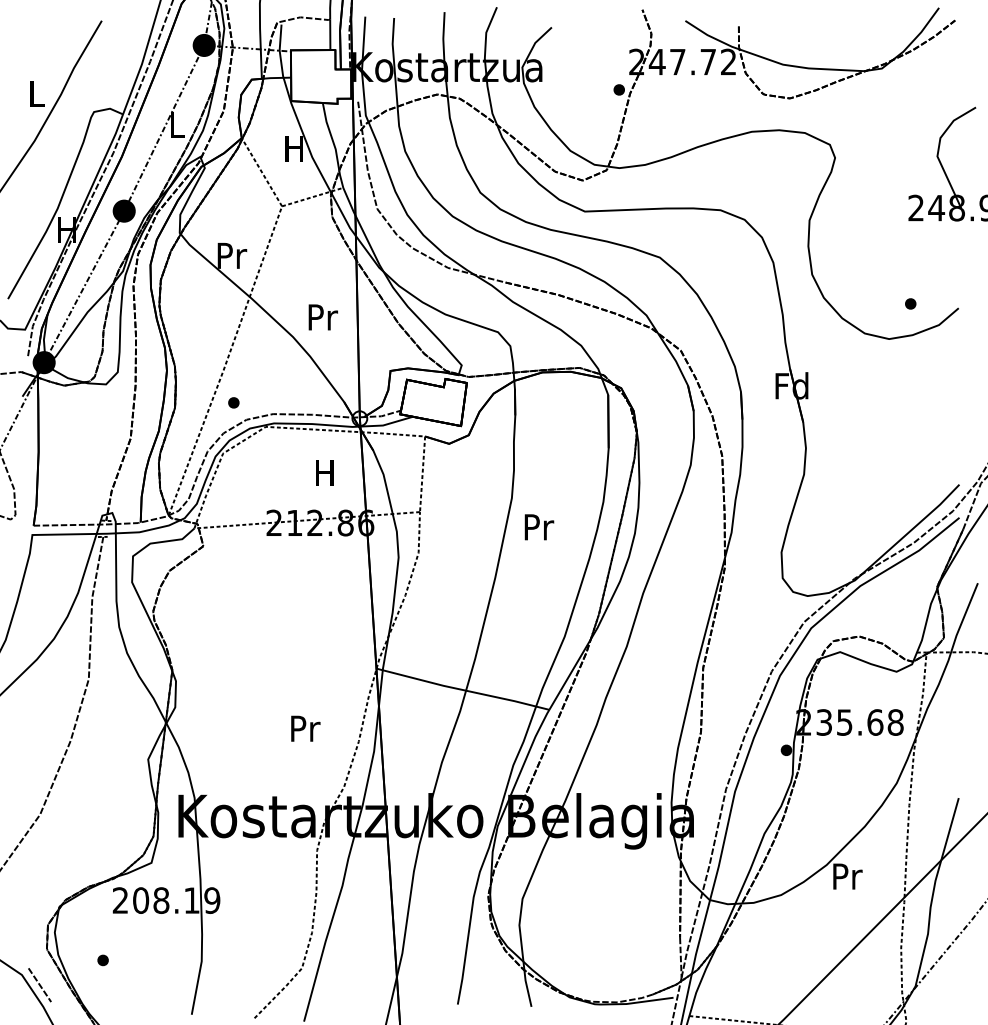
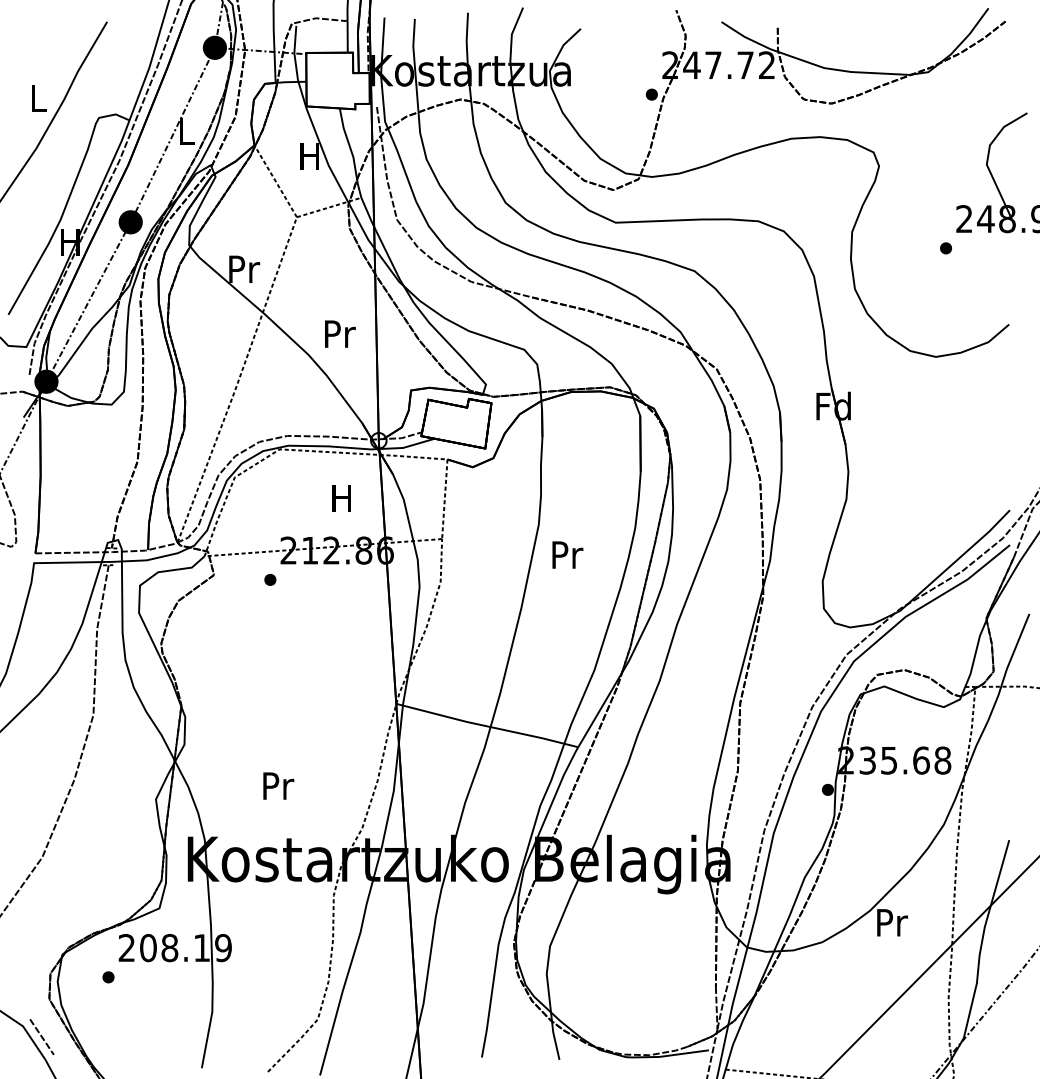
part: (910, 303) -> (945, 247), moved
part: (233, 402) -> (269, 579), moved
text: (305, 728) -> (278, 785), moved
part: (102, 960) -> (107, 977), moved

